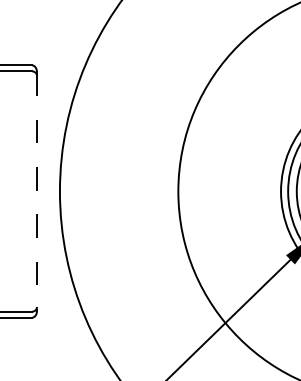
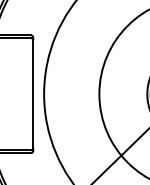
line: (37, 192) -> (33, 94), dashed -> solid

